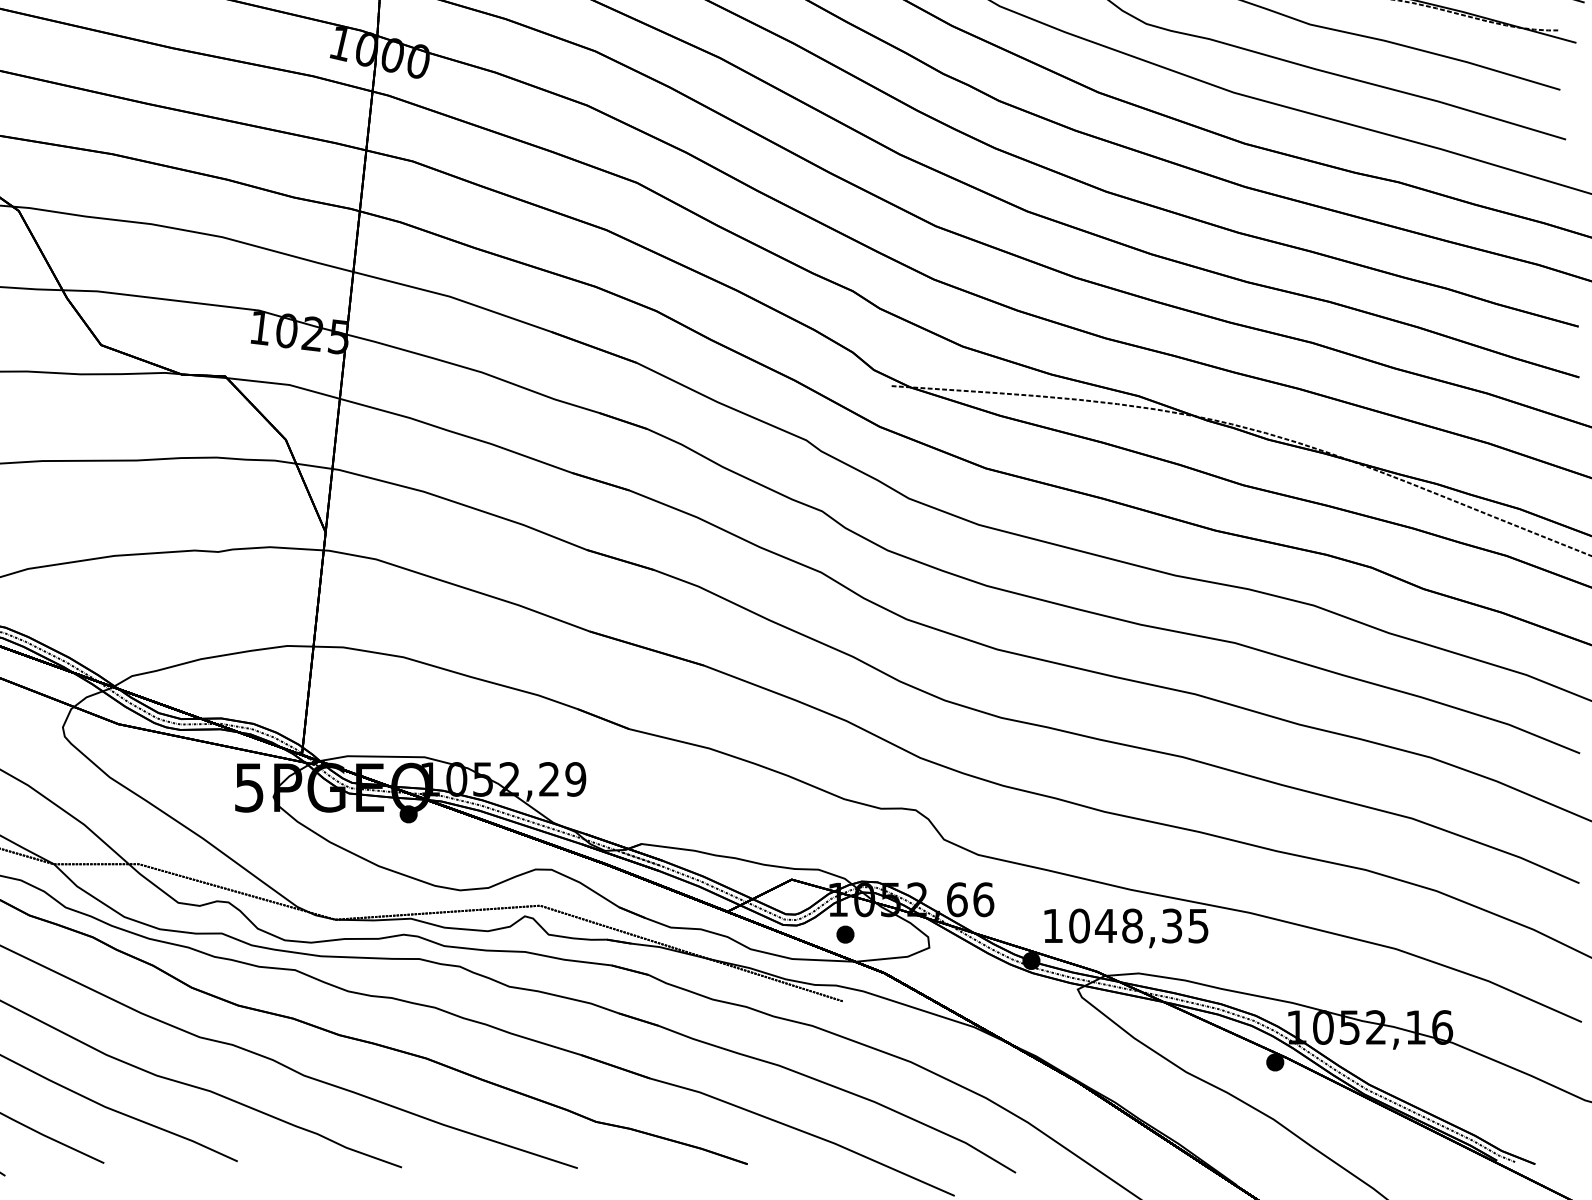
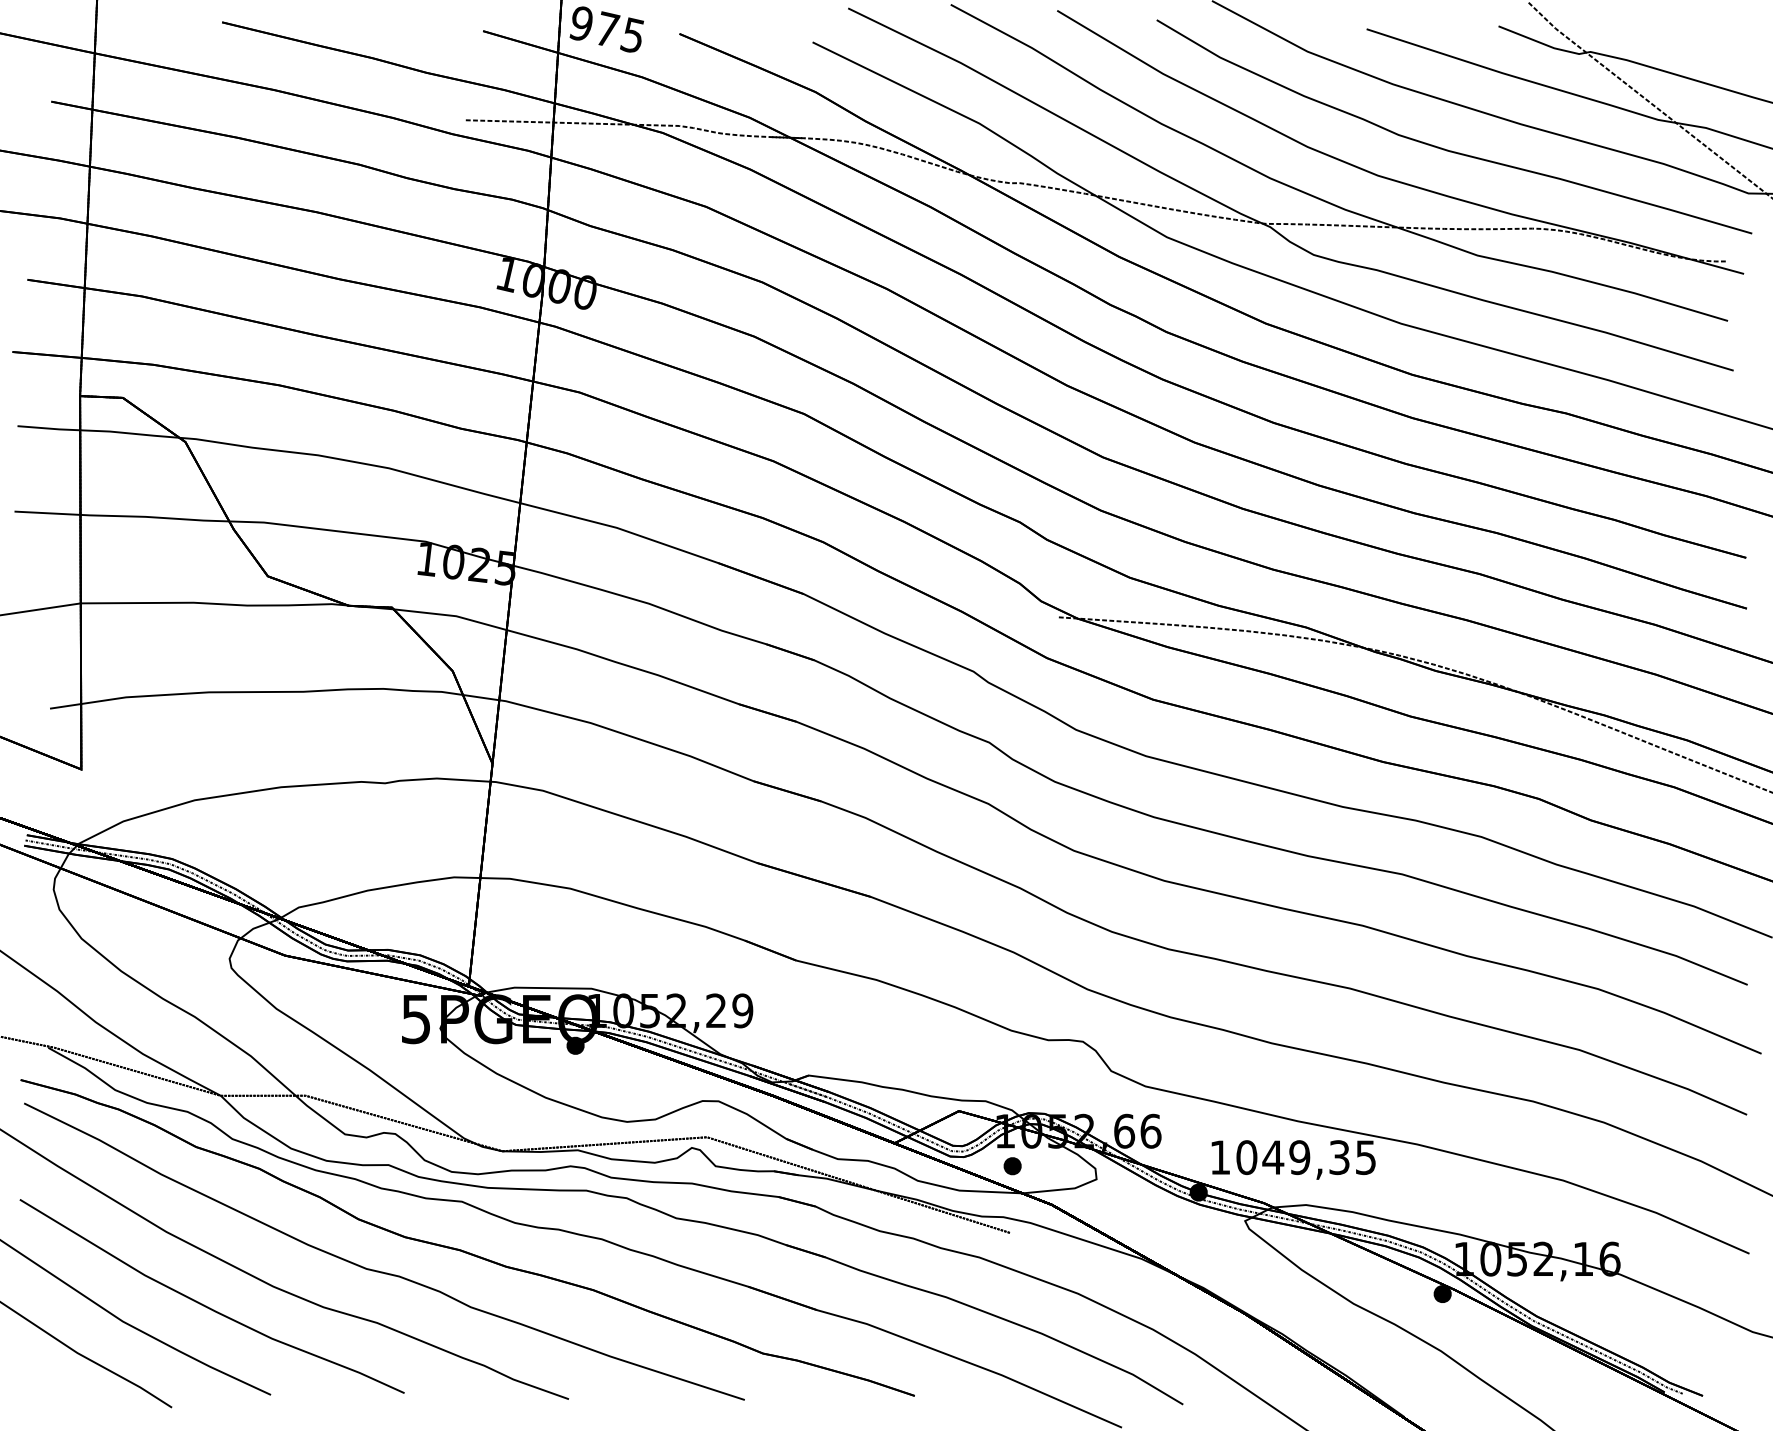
text: (1132, 925) -> (1299, 1157), 1048,35 -> 1049,35

